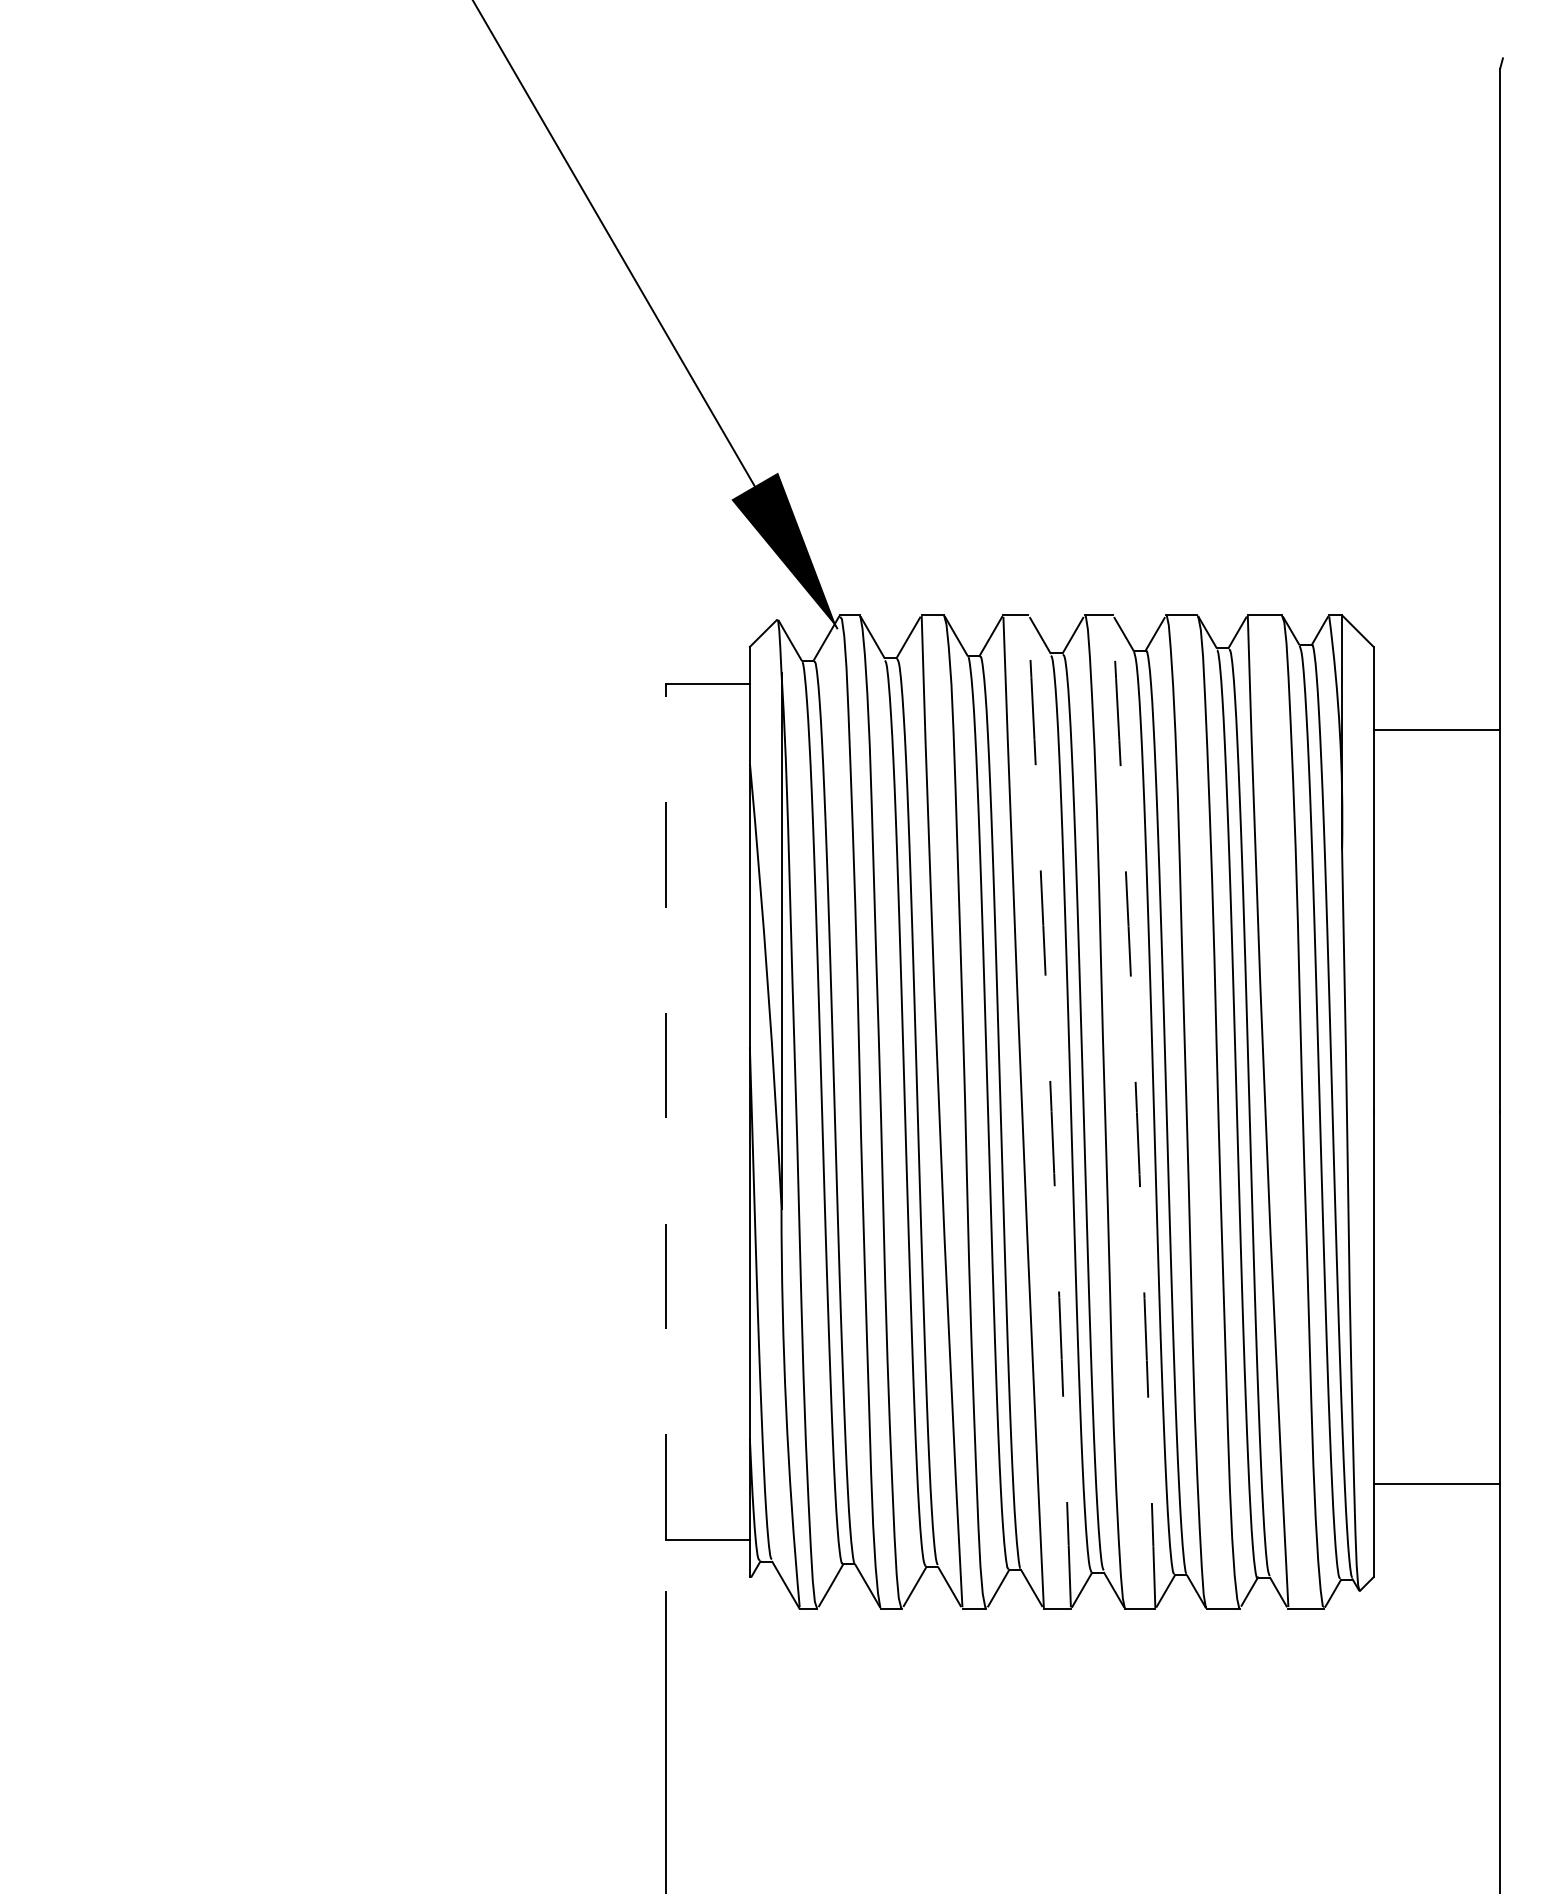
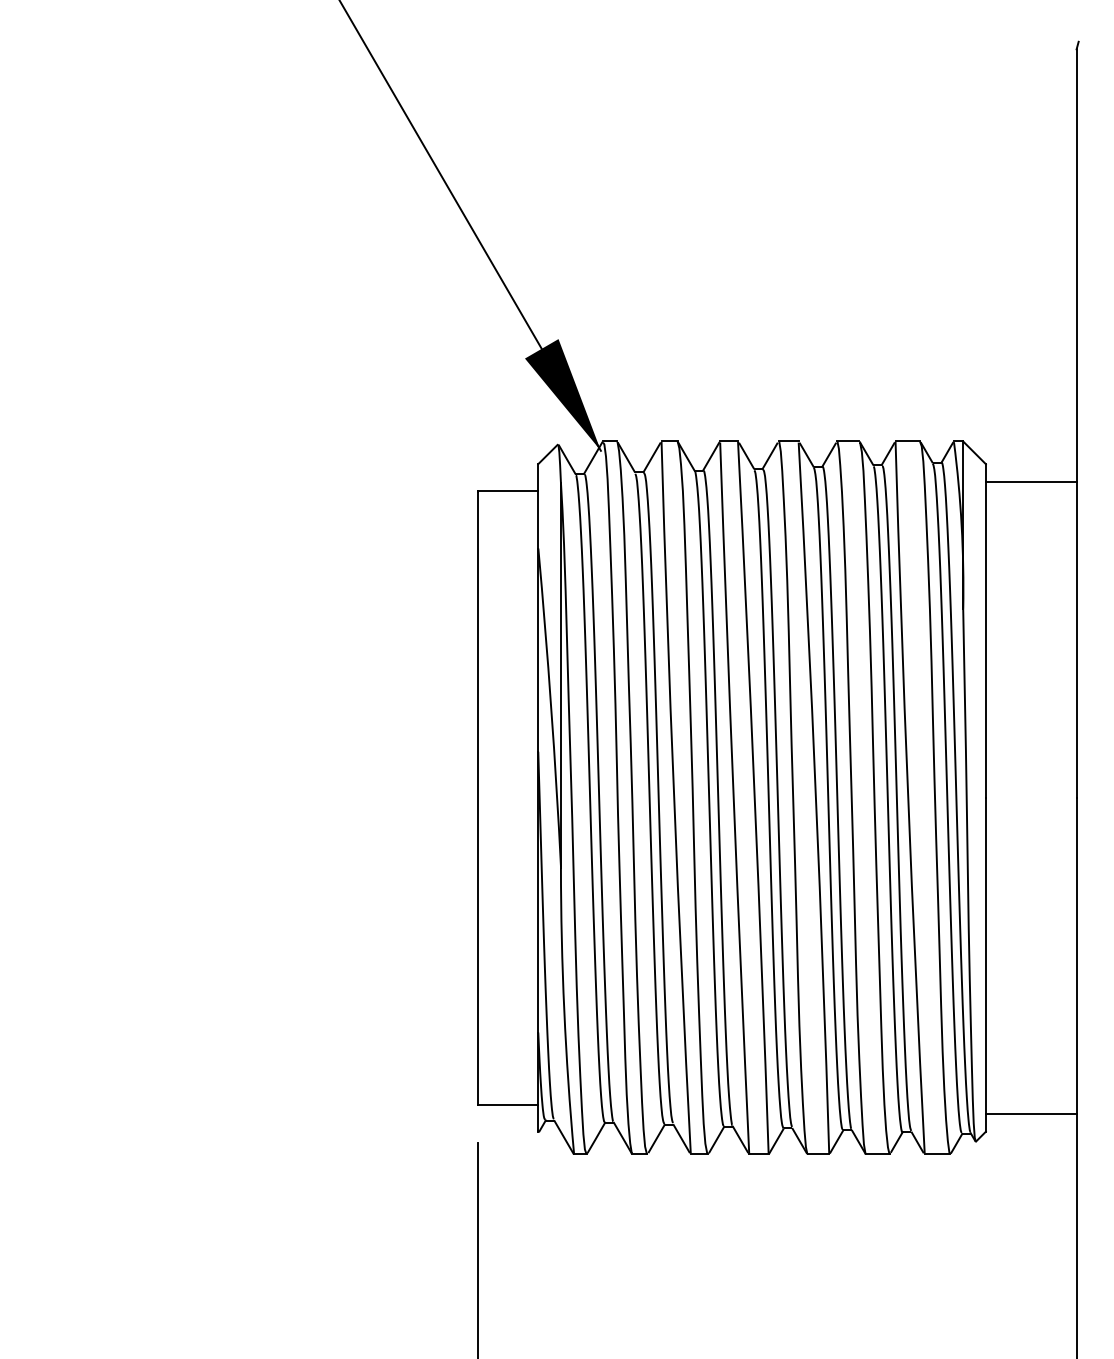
line: (1436, 729) -> (1030, 481), moved
arc: (1051, 1111) -> (754, 797), dashed -> solid
line: (665, 1112) -> (477, 798), dashed -> solid
arc: (1136, 1112) -> (815, 798), dashed -> solid
line: (1436, 1484) -> (1030, 1114), moved

